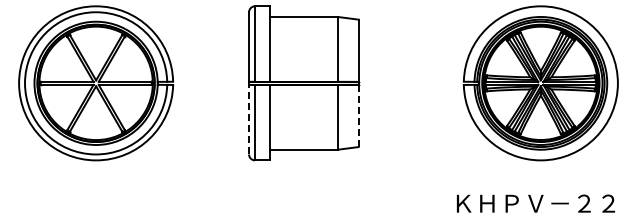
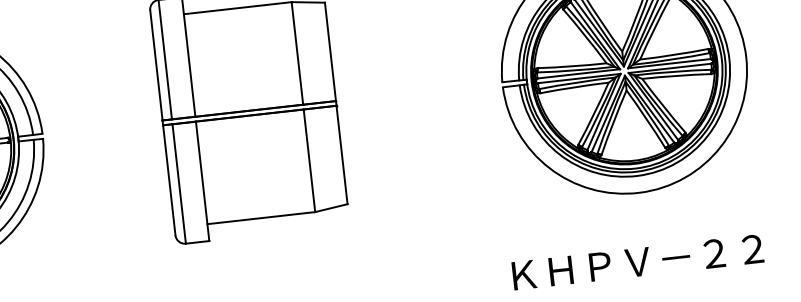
line: (358, 115) -> (341, 154), dashed -> solid
line: (249, 119) -> (169, 179), dashed -> solid

